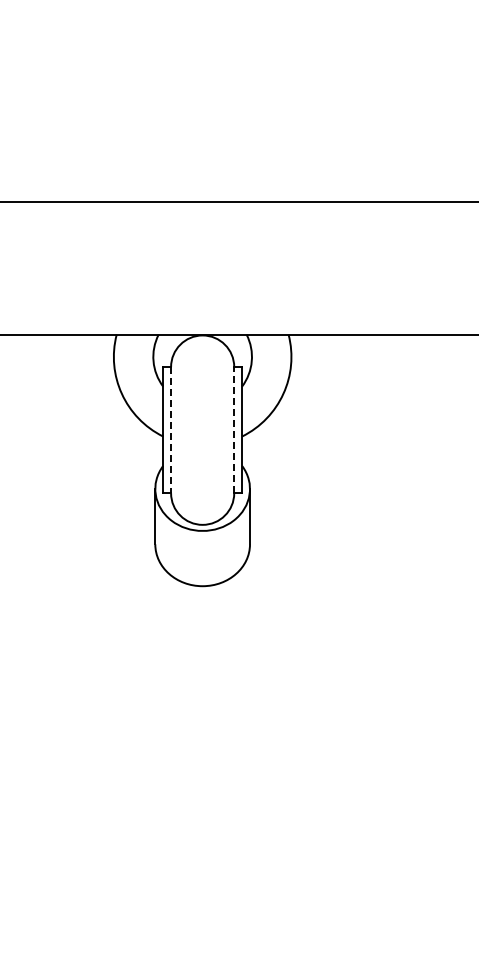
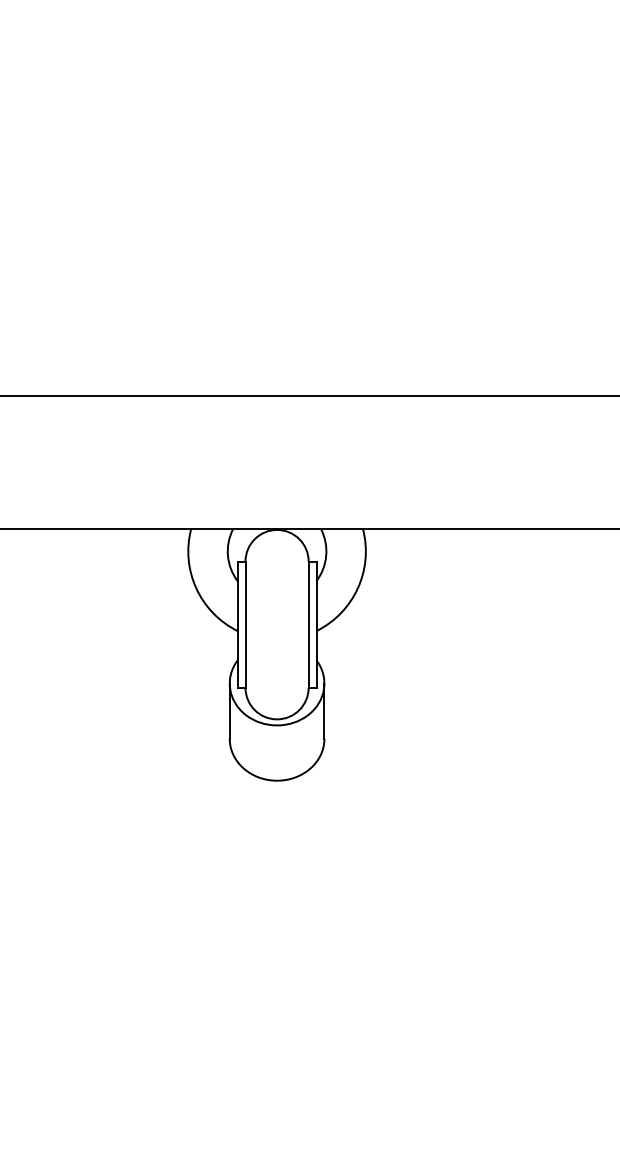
line: (234, 430) -> (308, 624), dashed -> solid
line: (171, 431) -> (245, 625), dashed -> solid

